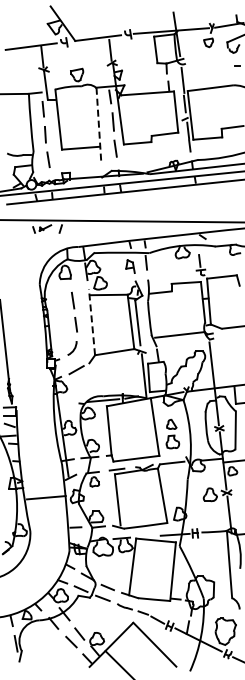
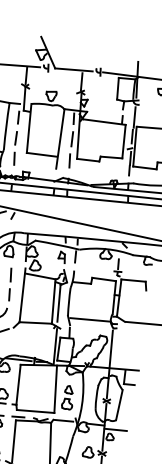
line: (98, 124) -> (60, 138), dashed -> solid
line: (91, 321) -> (22, 294), dashed -> solid

